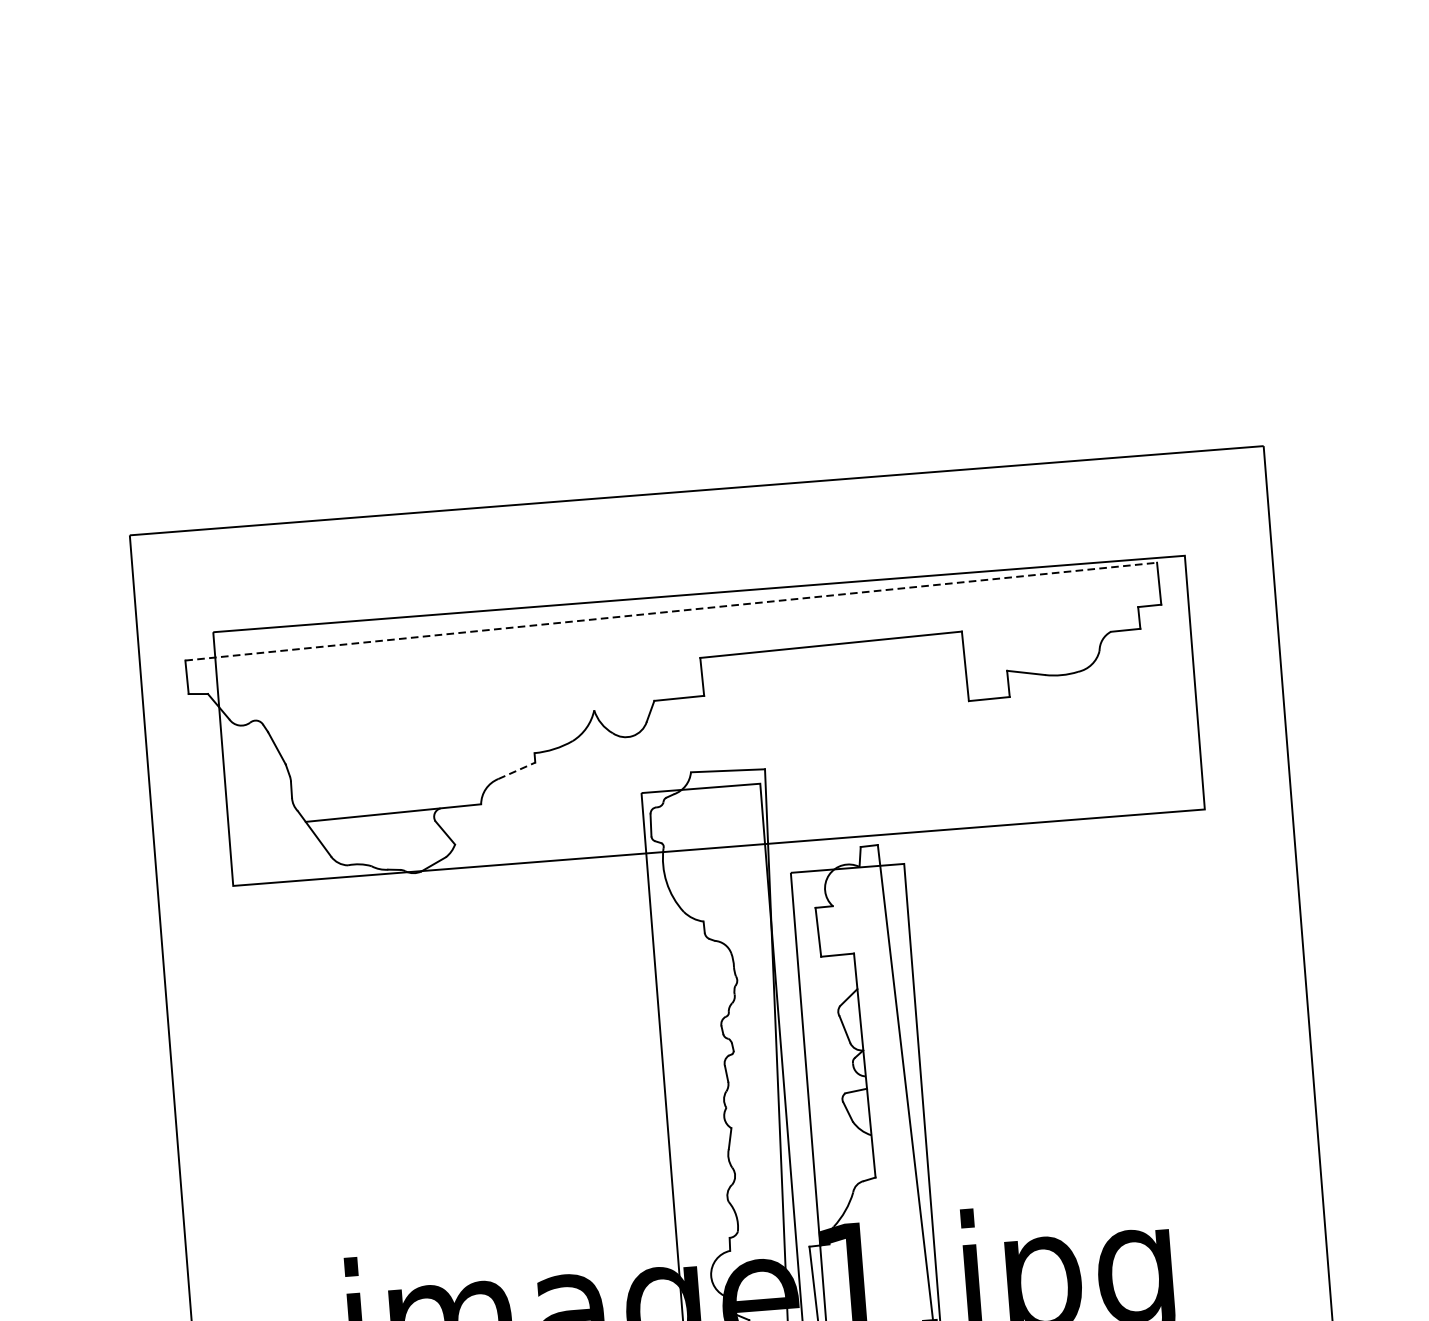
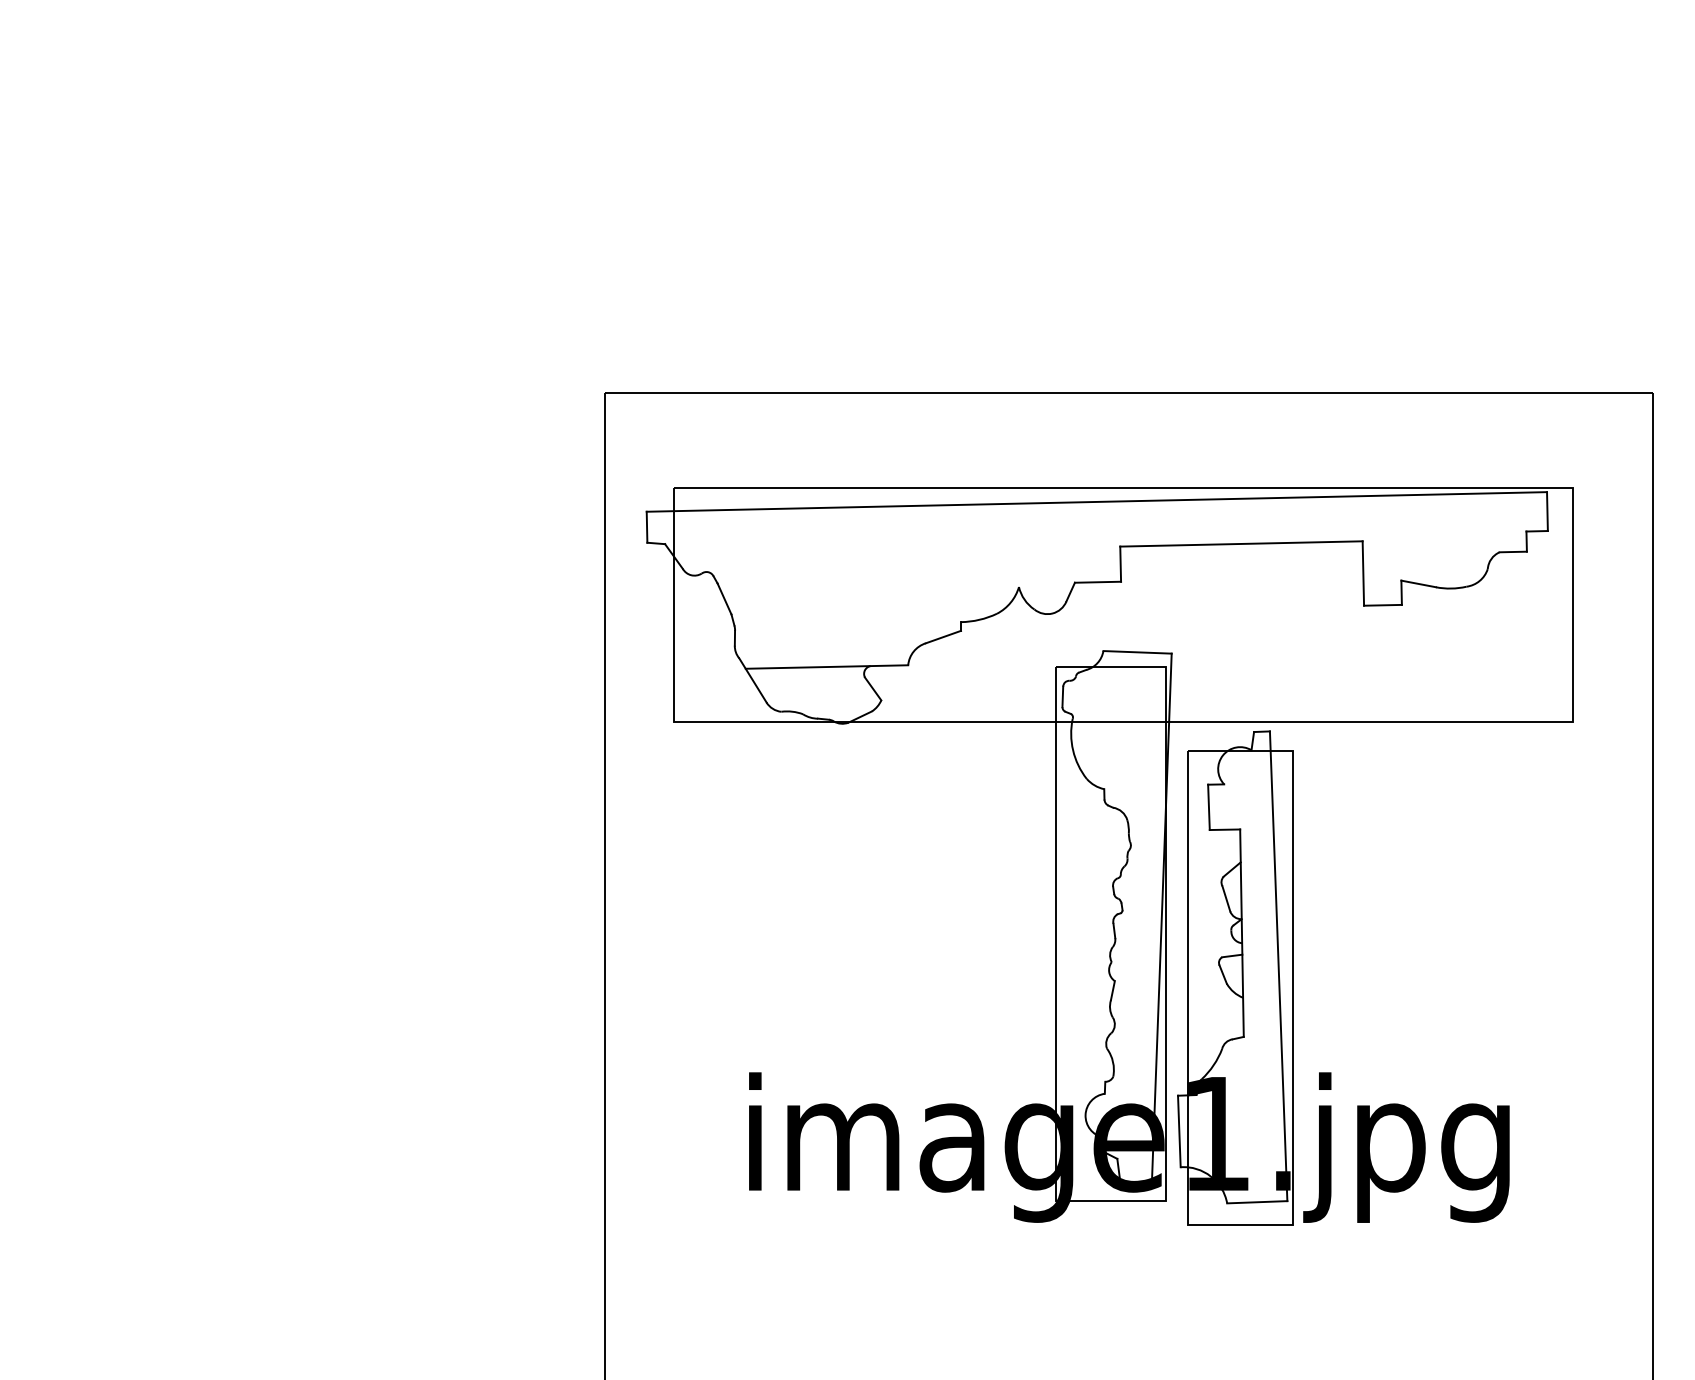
line: (671, 611) -> (1097, 501), dashed -> solid
line: (516, 771) -> (943, 637), dashed -> solid

